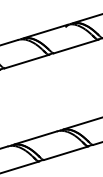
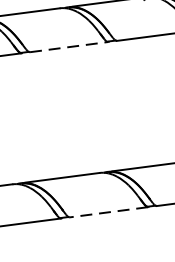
line: (27, 61) -> (70, 47), solid -> dashed
line: (65, 153) -> (107, 212), solid -> dashed

